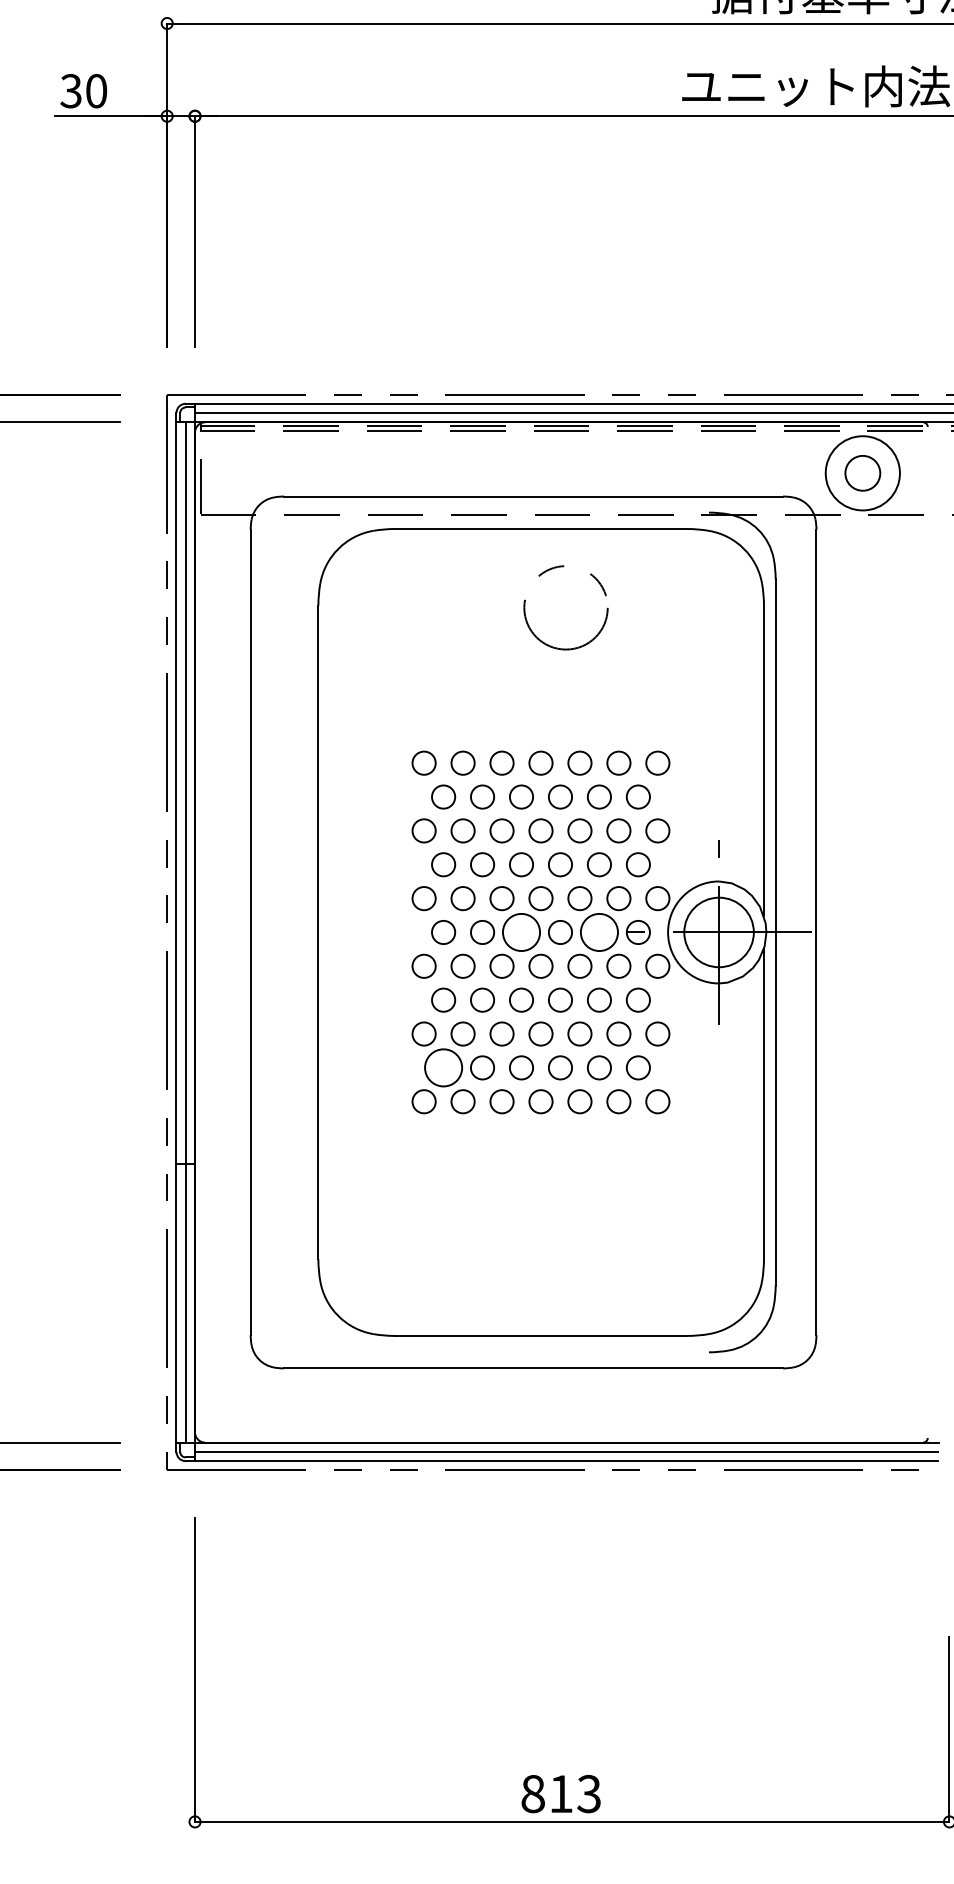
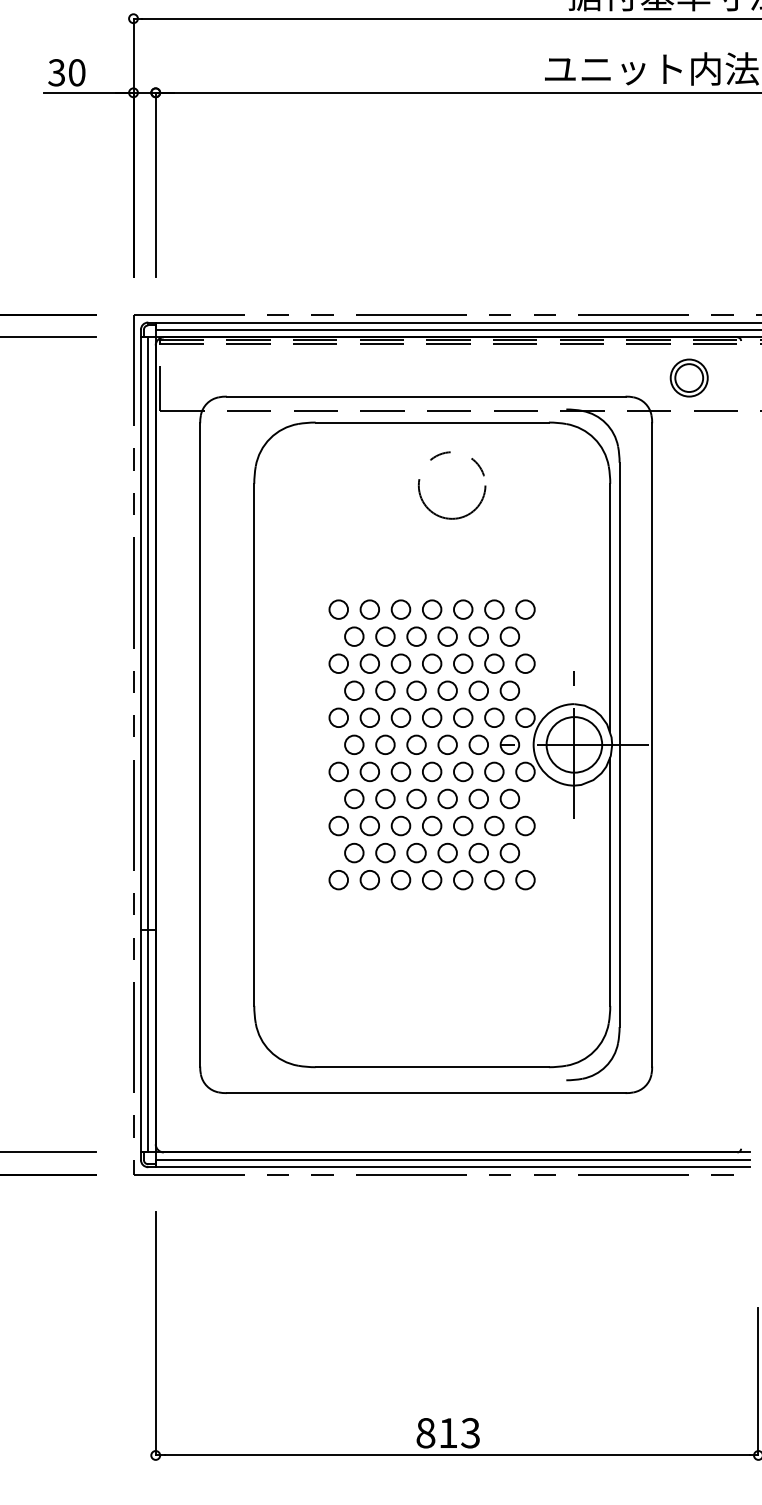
circle: (862, 473) -> (688, 378), size x0.62
circle: (521, 932) -> (416, 744), size x0.62
circle: (599, 932) -> (478, 744), size x0.62
circle: (443, 1067) -> (354, 852), size x0.62

